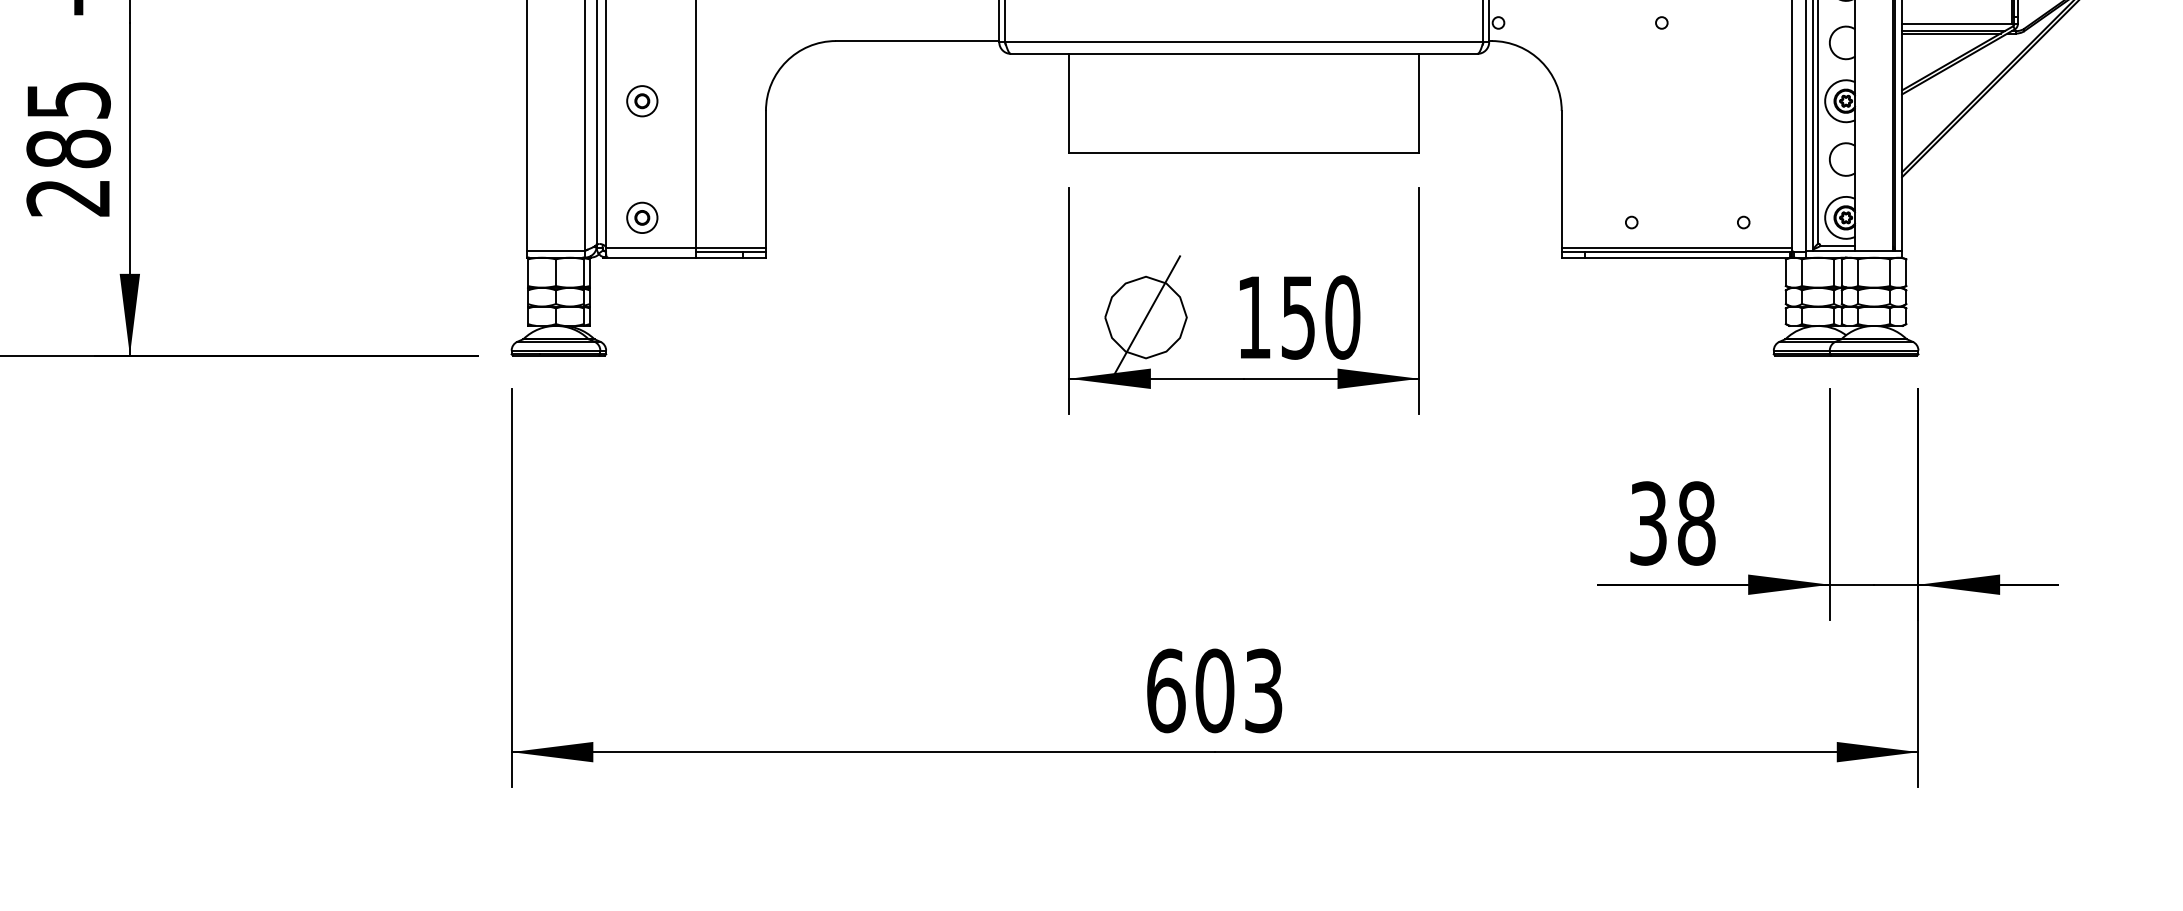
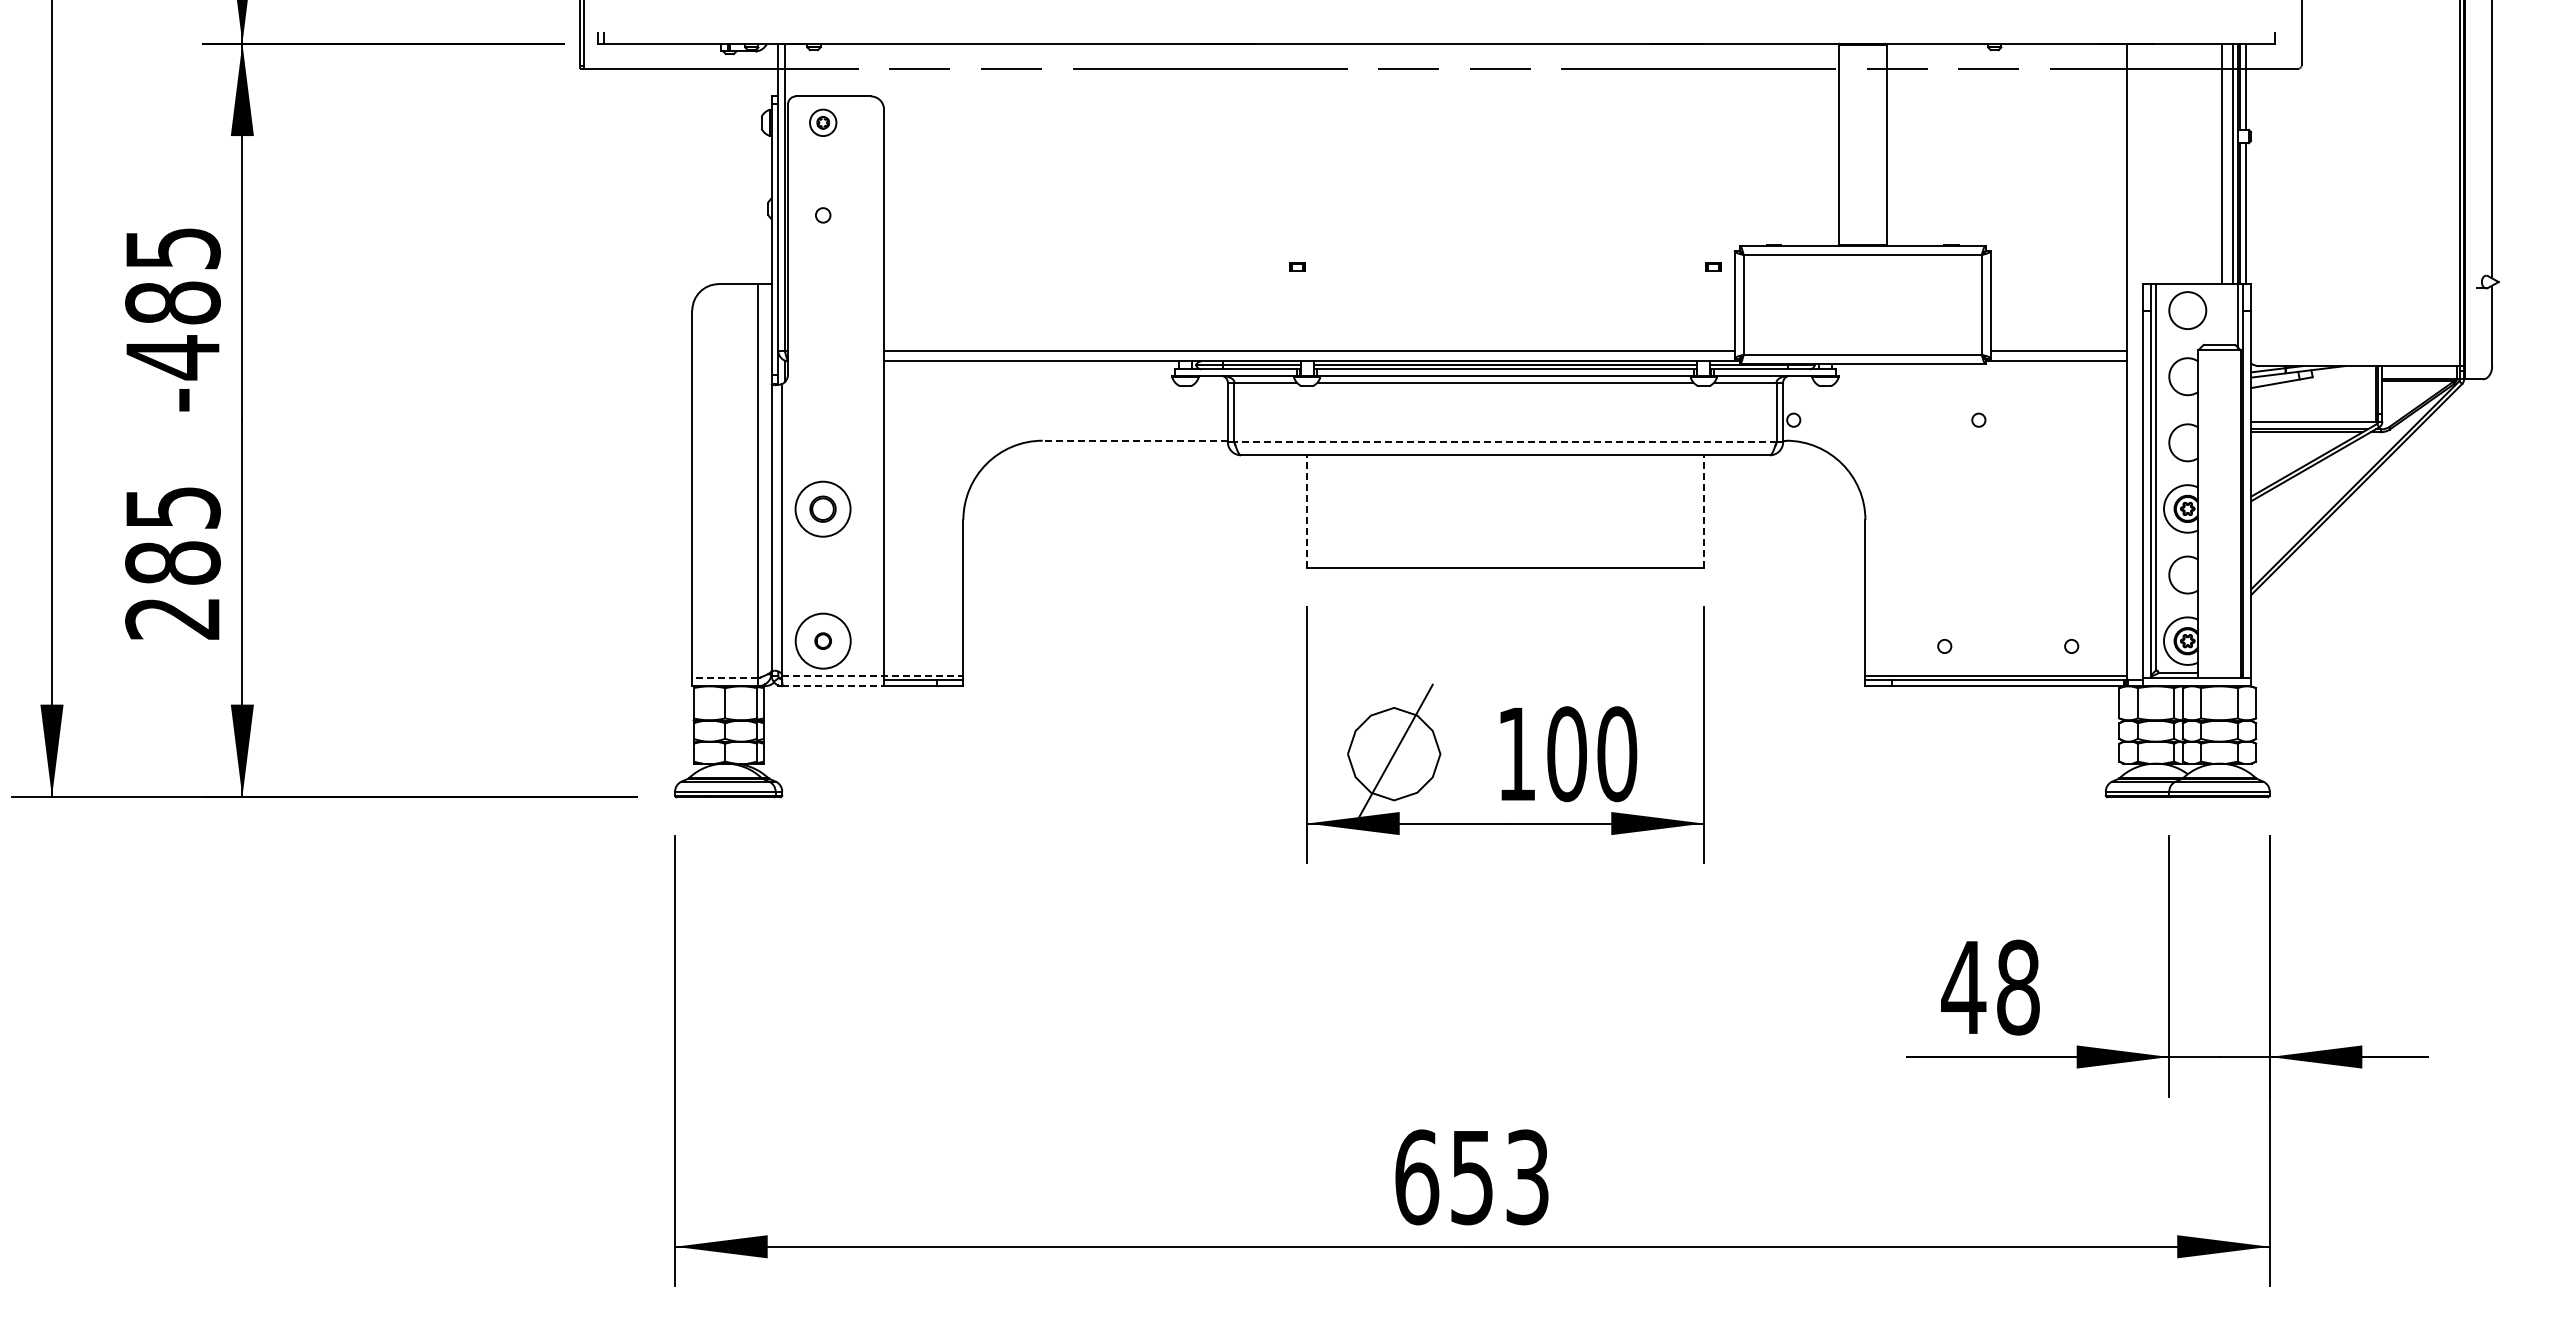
line: (917, 40) -> (1135, 440), solid -> dashed
line: (1244, 42) -> (1505, 442), solid -> dashed
part: (642, 100) -> (823, 508), size x1.6
line: (1069, 102) -> (1307, 510), solid -> dashed
line: (1418, 102) -> (1703, 510), solid -> dashed
circle: (642, 217) -> (823, 640), size x1.6
line: (685, 248) -> (872, 675), solid -> dashed
line: (555, 250) -> (724, 678), solid -> dashed
line: (651, 257) -> (833, 686), solid -> dashed
text: (1298, 317) -> (1566, 754), 150 -> 100
text: (1648, 523) -> (1963, 987), 38 -> 48
text: (1215, 691) -> (1472, 1177), 603 -> 653

